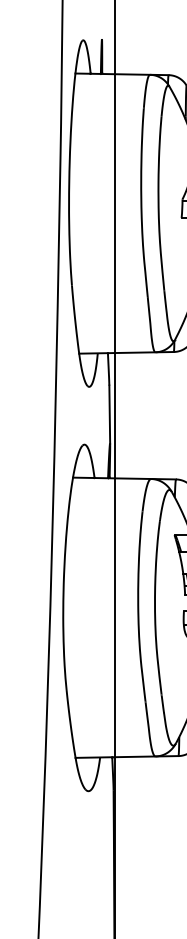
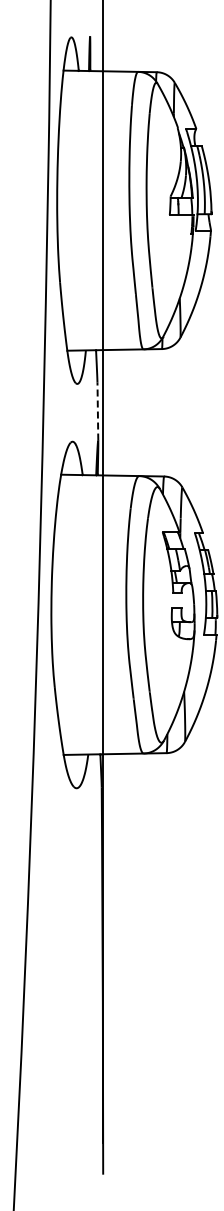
line: (109, 414) -> (97, 411), solid -> dashed

